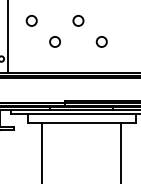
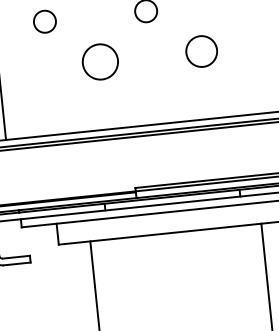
circle: (54, 41) -> (98, 61), size x1.6
circle: (101, 41) -> (200, 50), size x1.4

